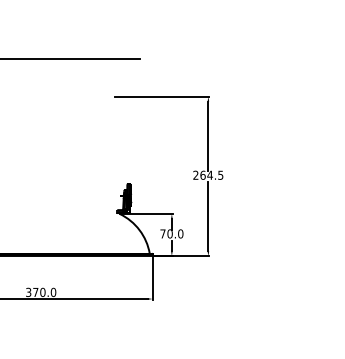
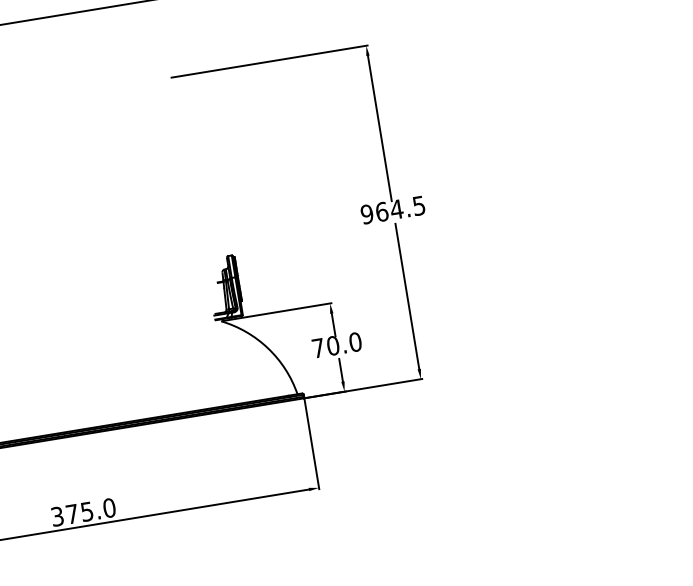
text: (195, 174) -> (365, 212), 264.5 -> 964.5
text: (42, 292) -> (86, 511), 370.0 -> 375.0

